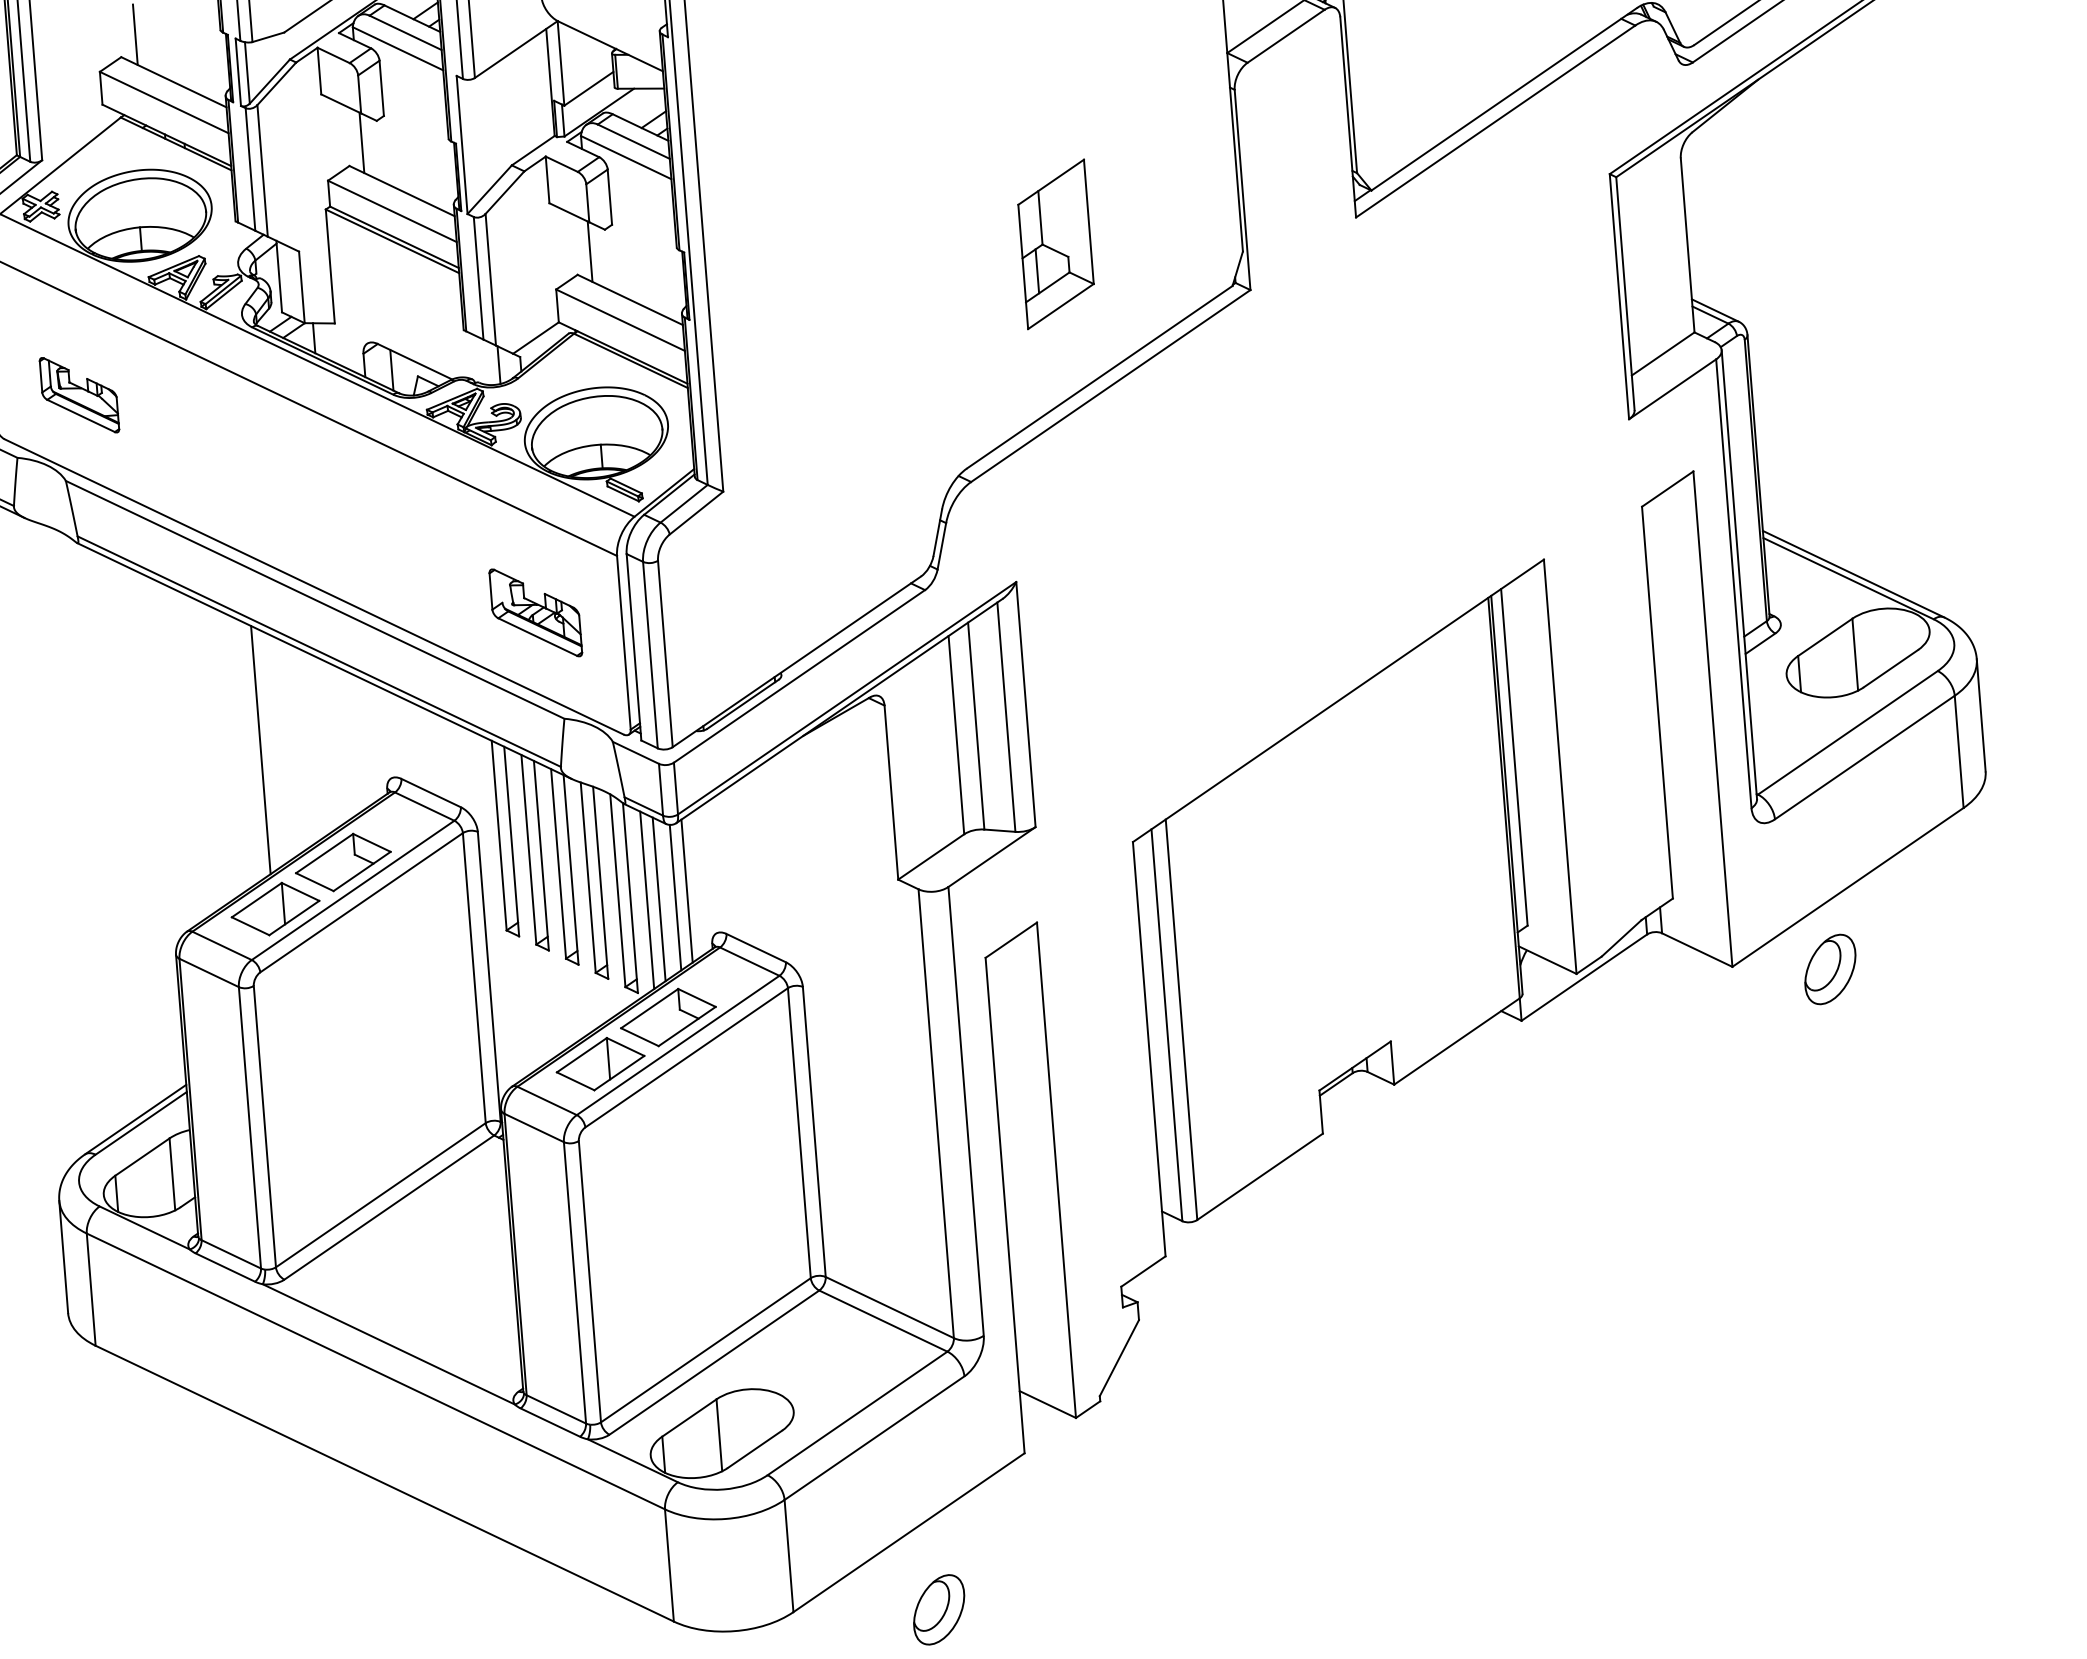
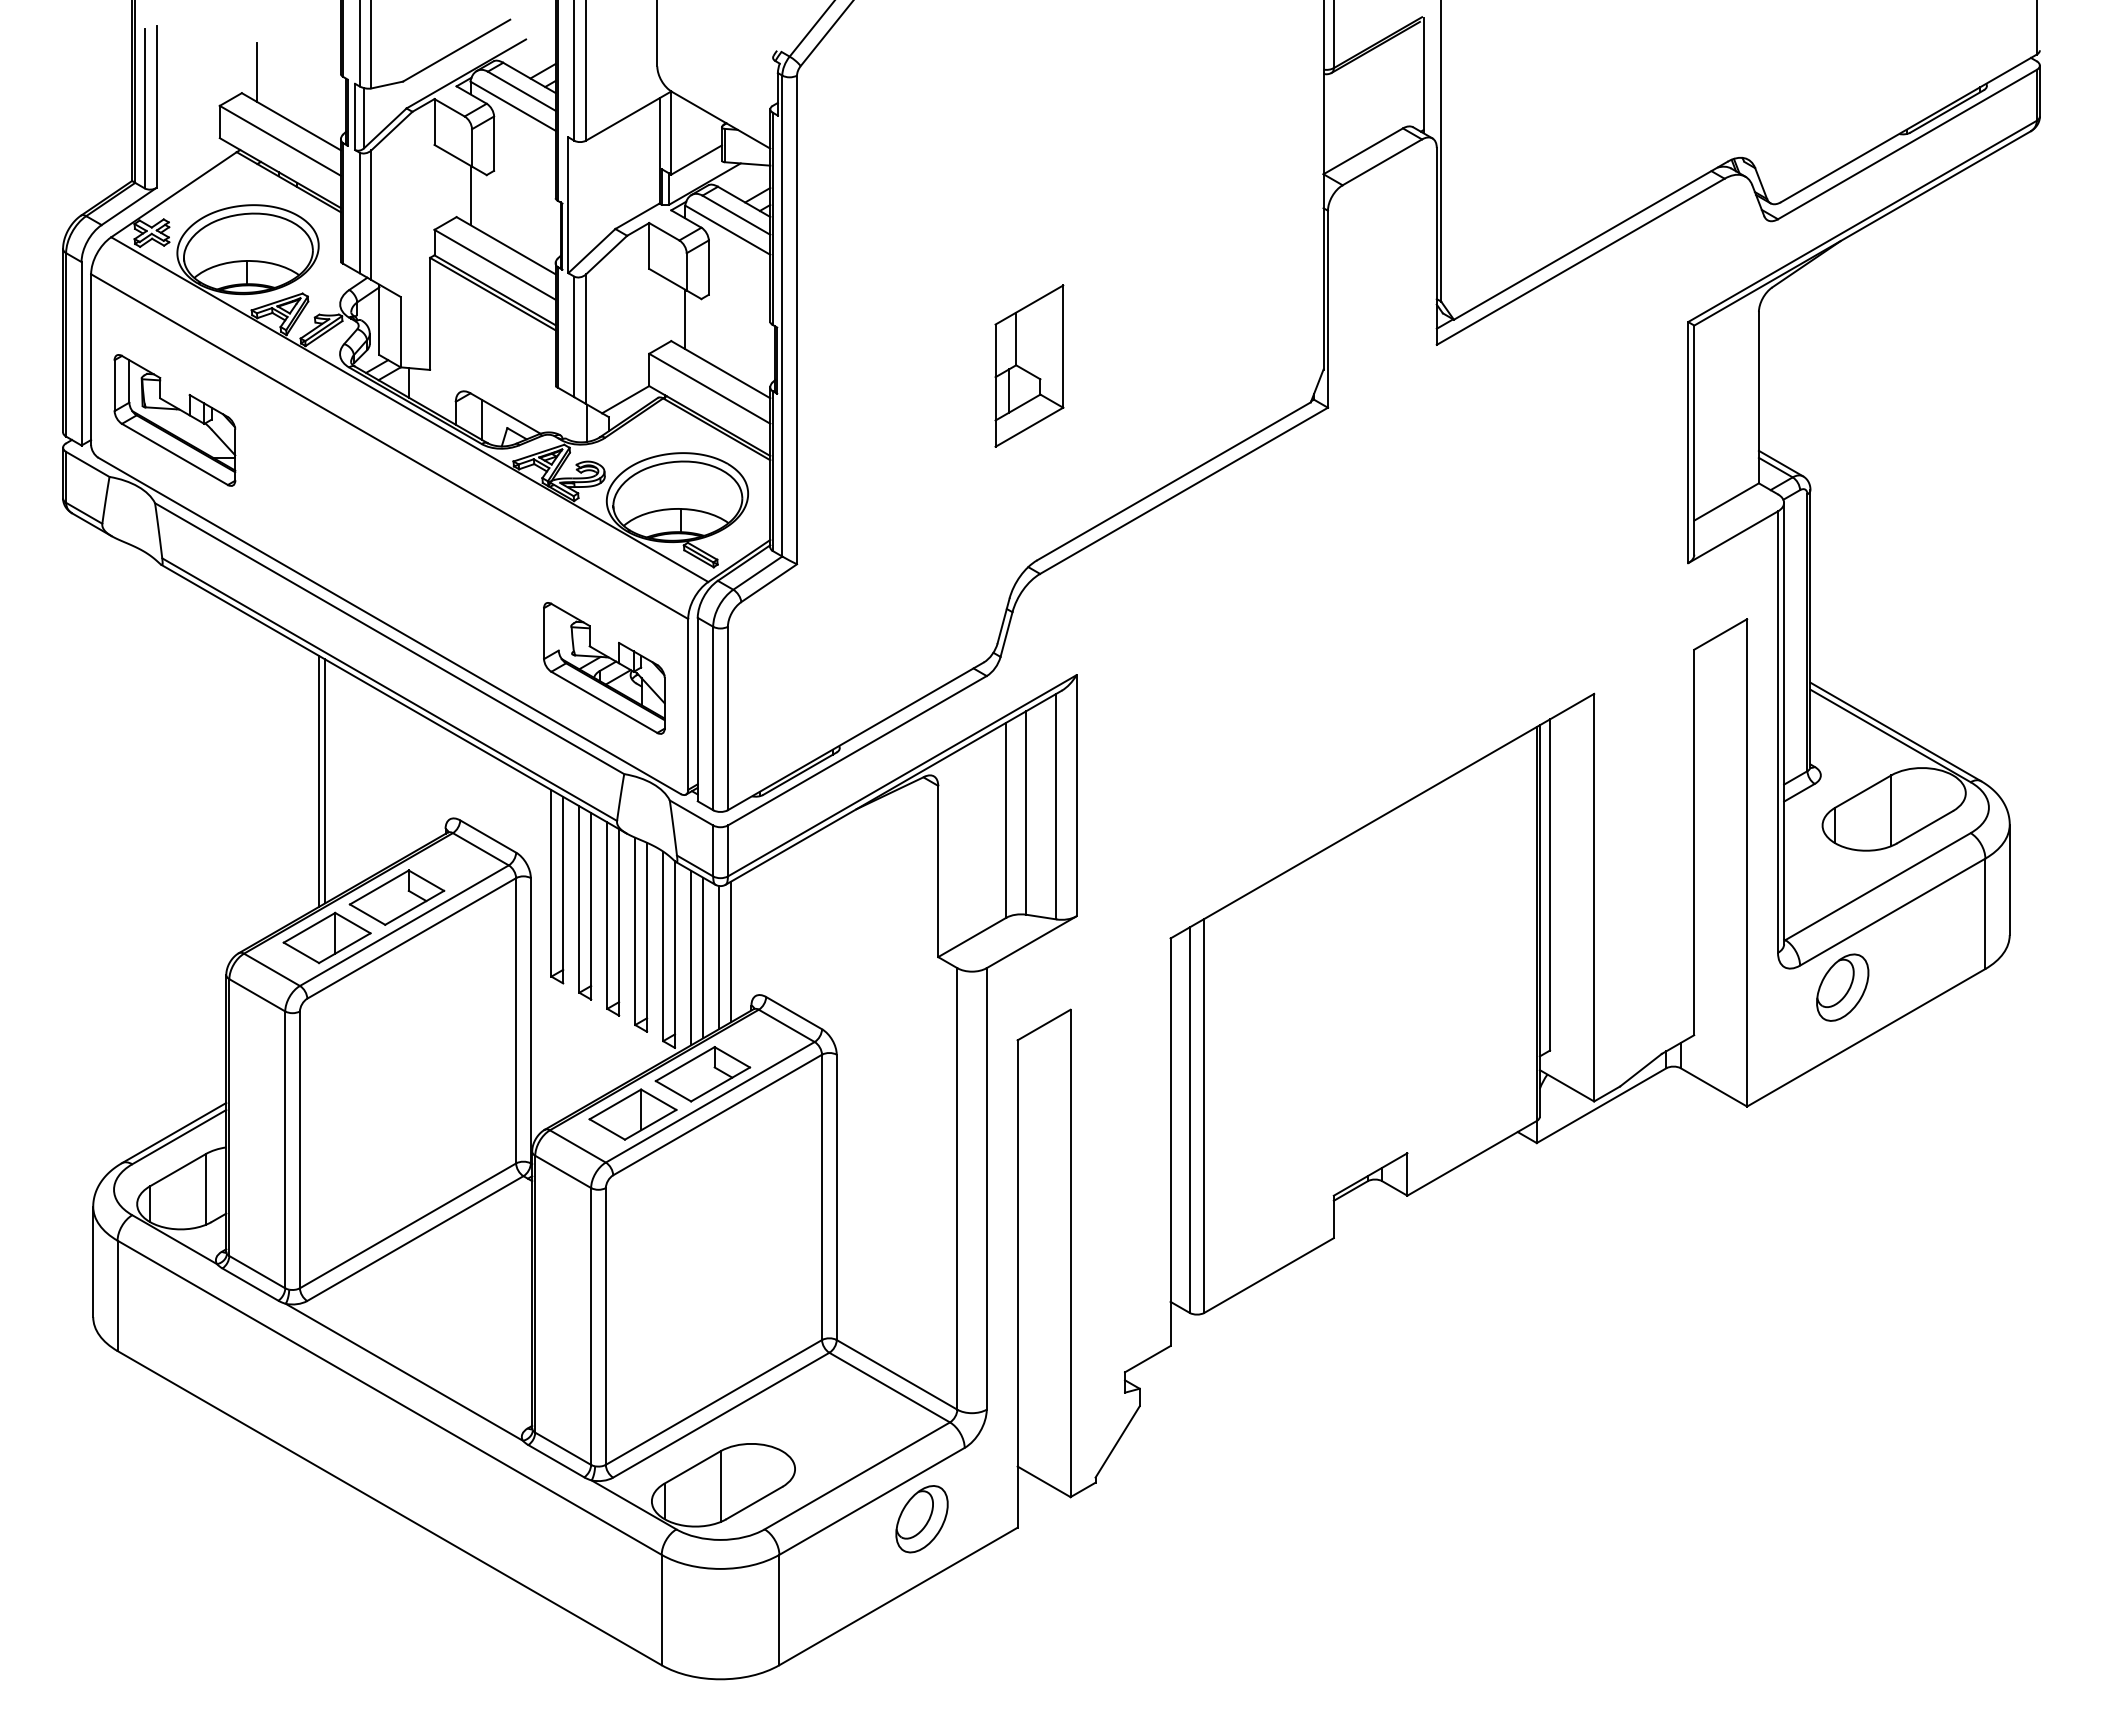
part: (1056, 243) -> (1029, 365), moved
part: (79, 395) -> (174, 420), size x1.67
part: (535, 612) -> (604, 668), size x1.43
line: (254, 750) -> (318, 781), added
part: (1830, 969) -> (1842, 987), moved
part: (938, 1610) -> (921, 1519), moved

